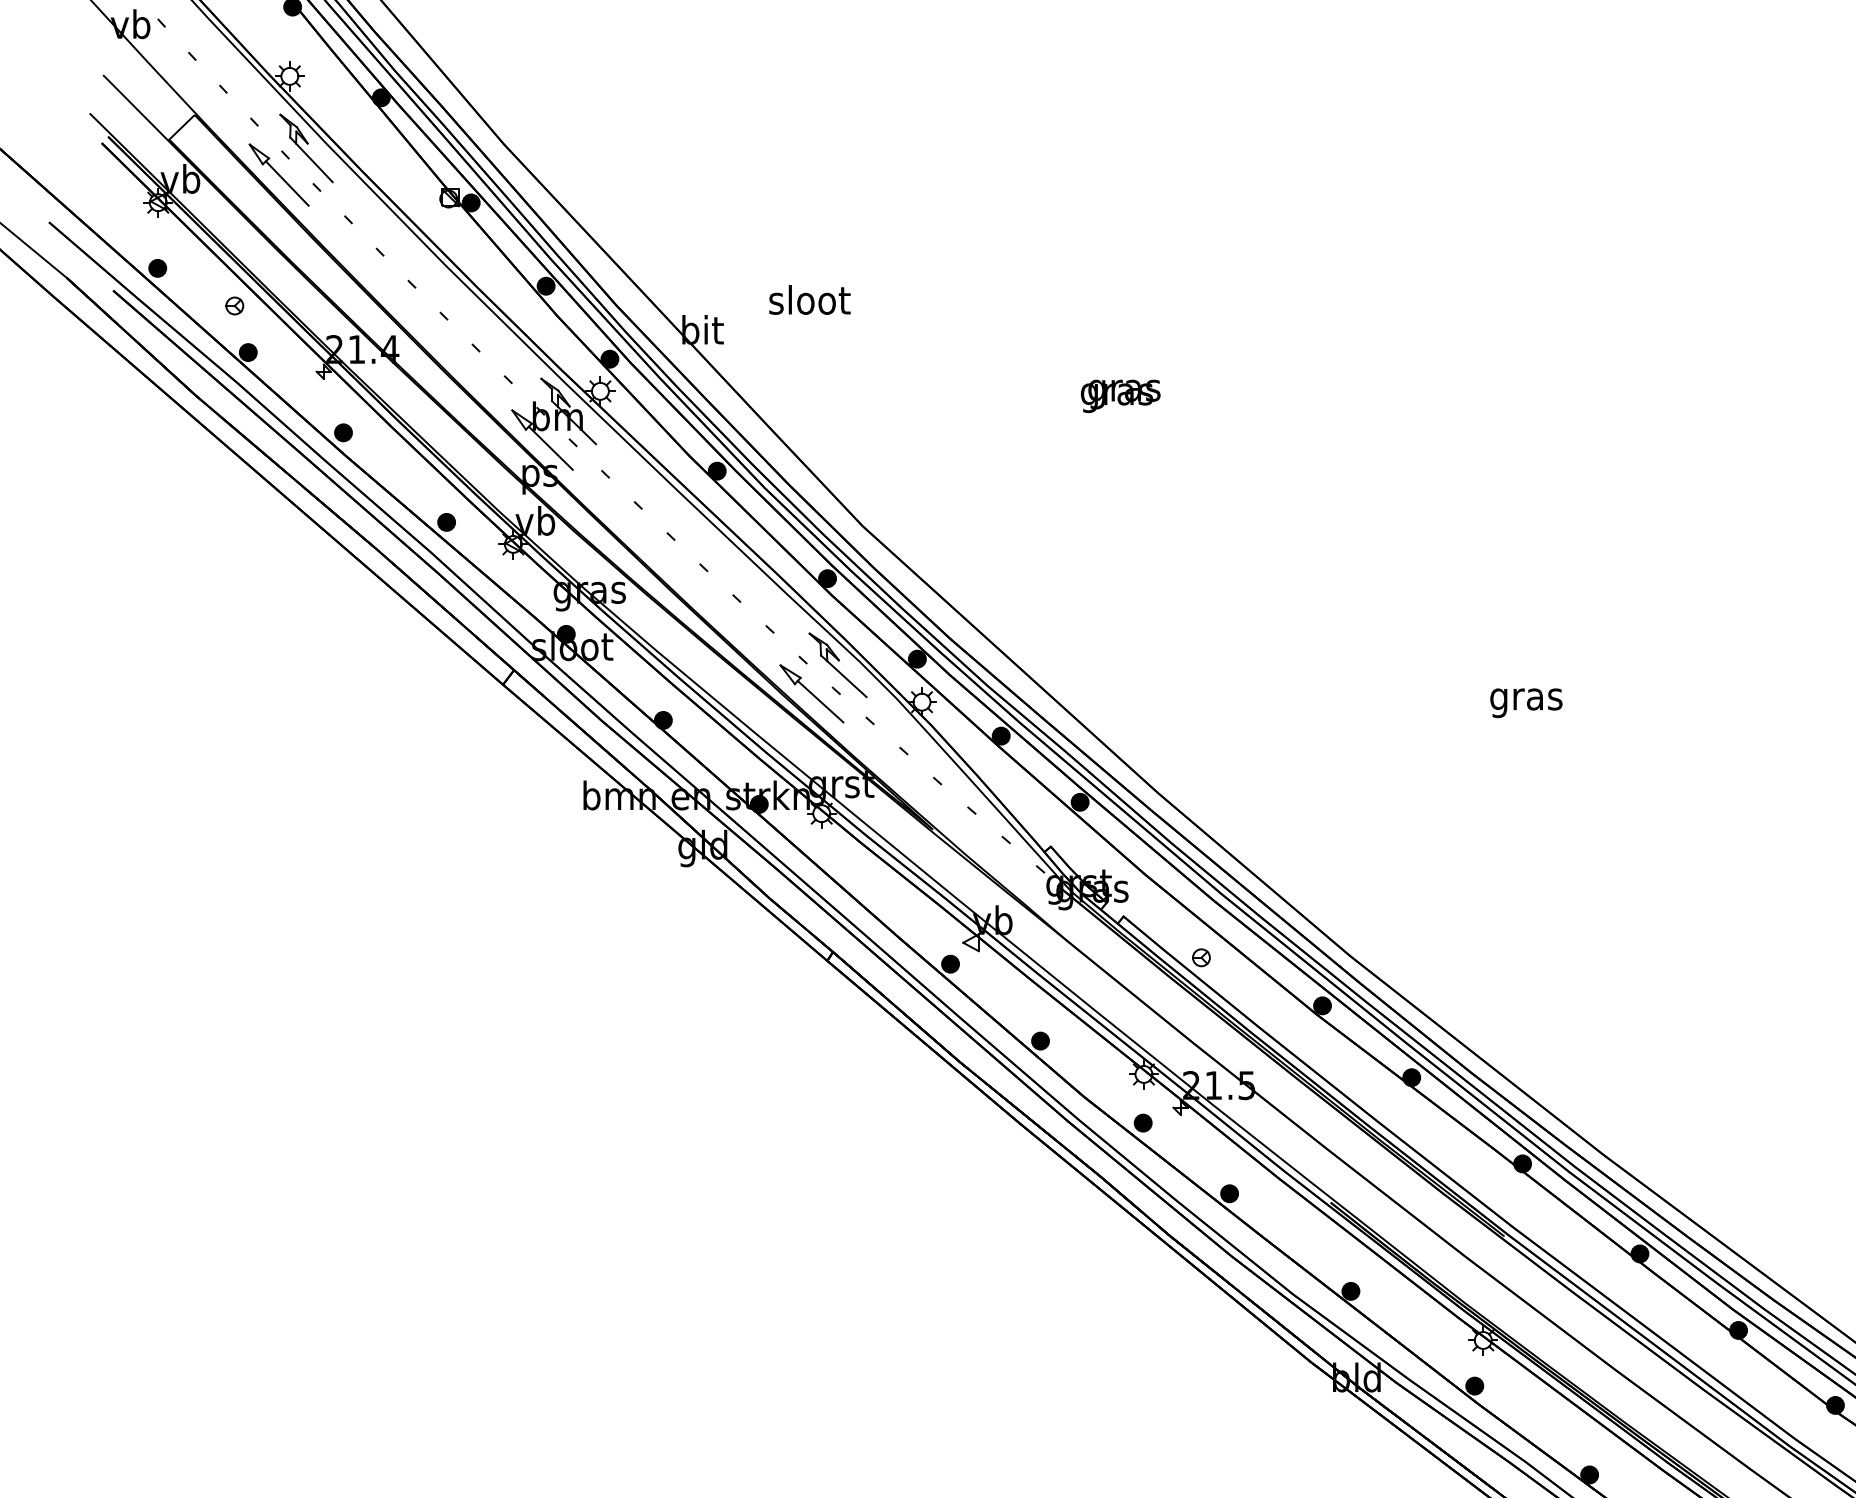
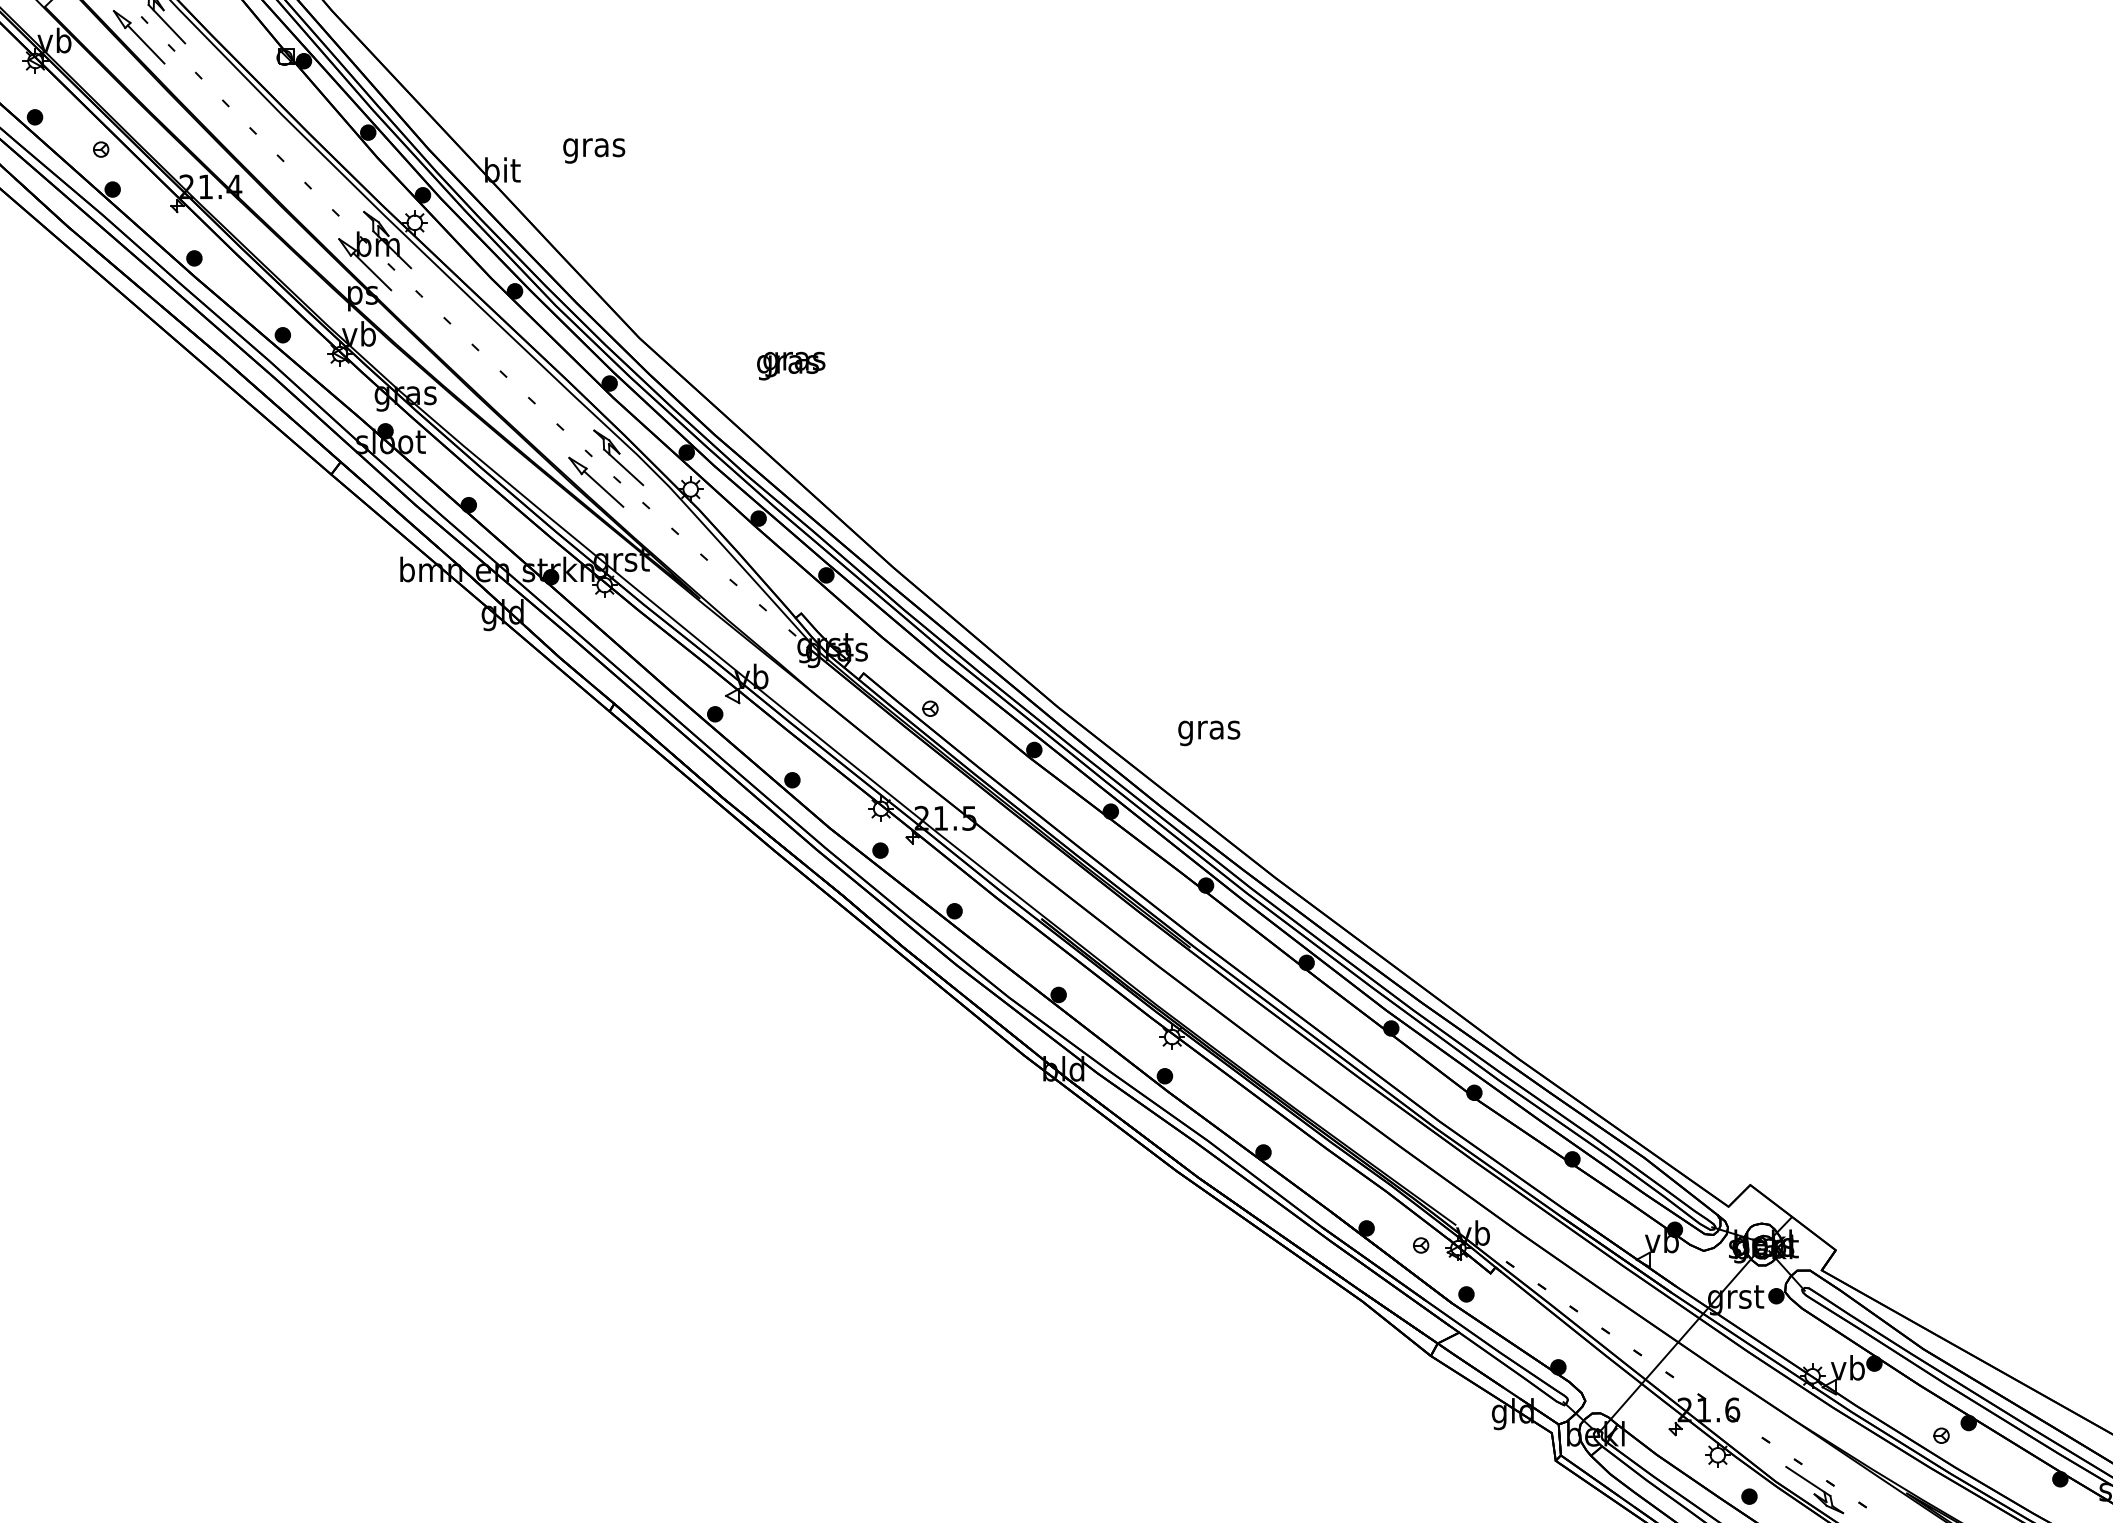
text: (809, 303) -> (594, 147), sloot -> gras
text: (1121, 395) -> (791, 365), moved
text: (1526, 703) -> (1209, 733), moved

